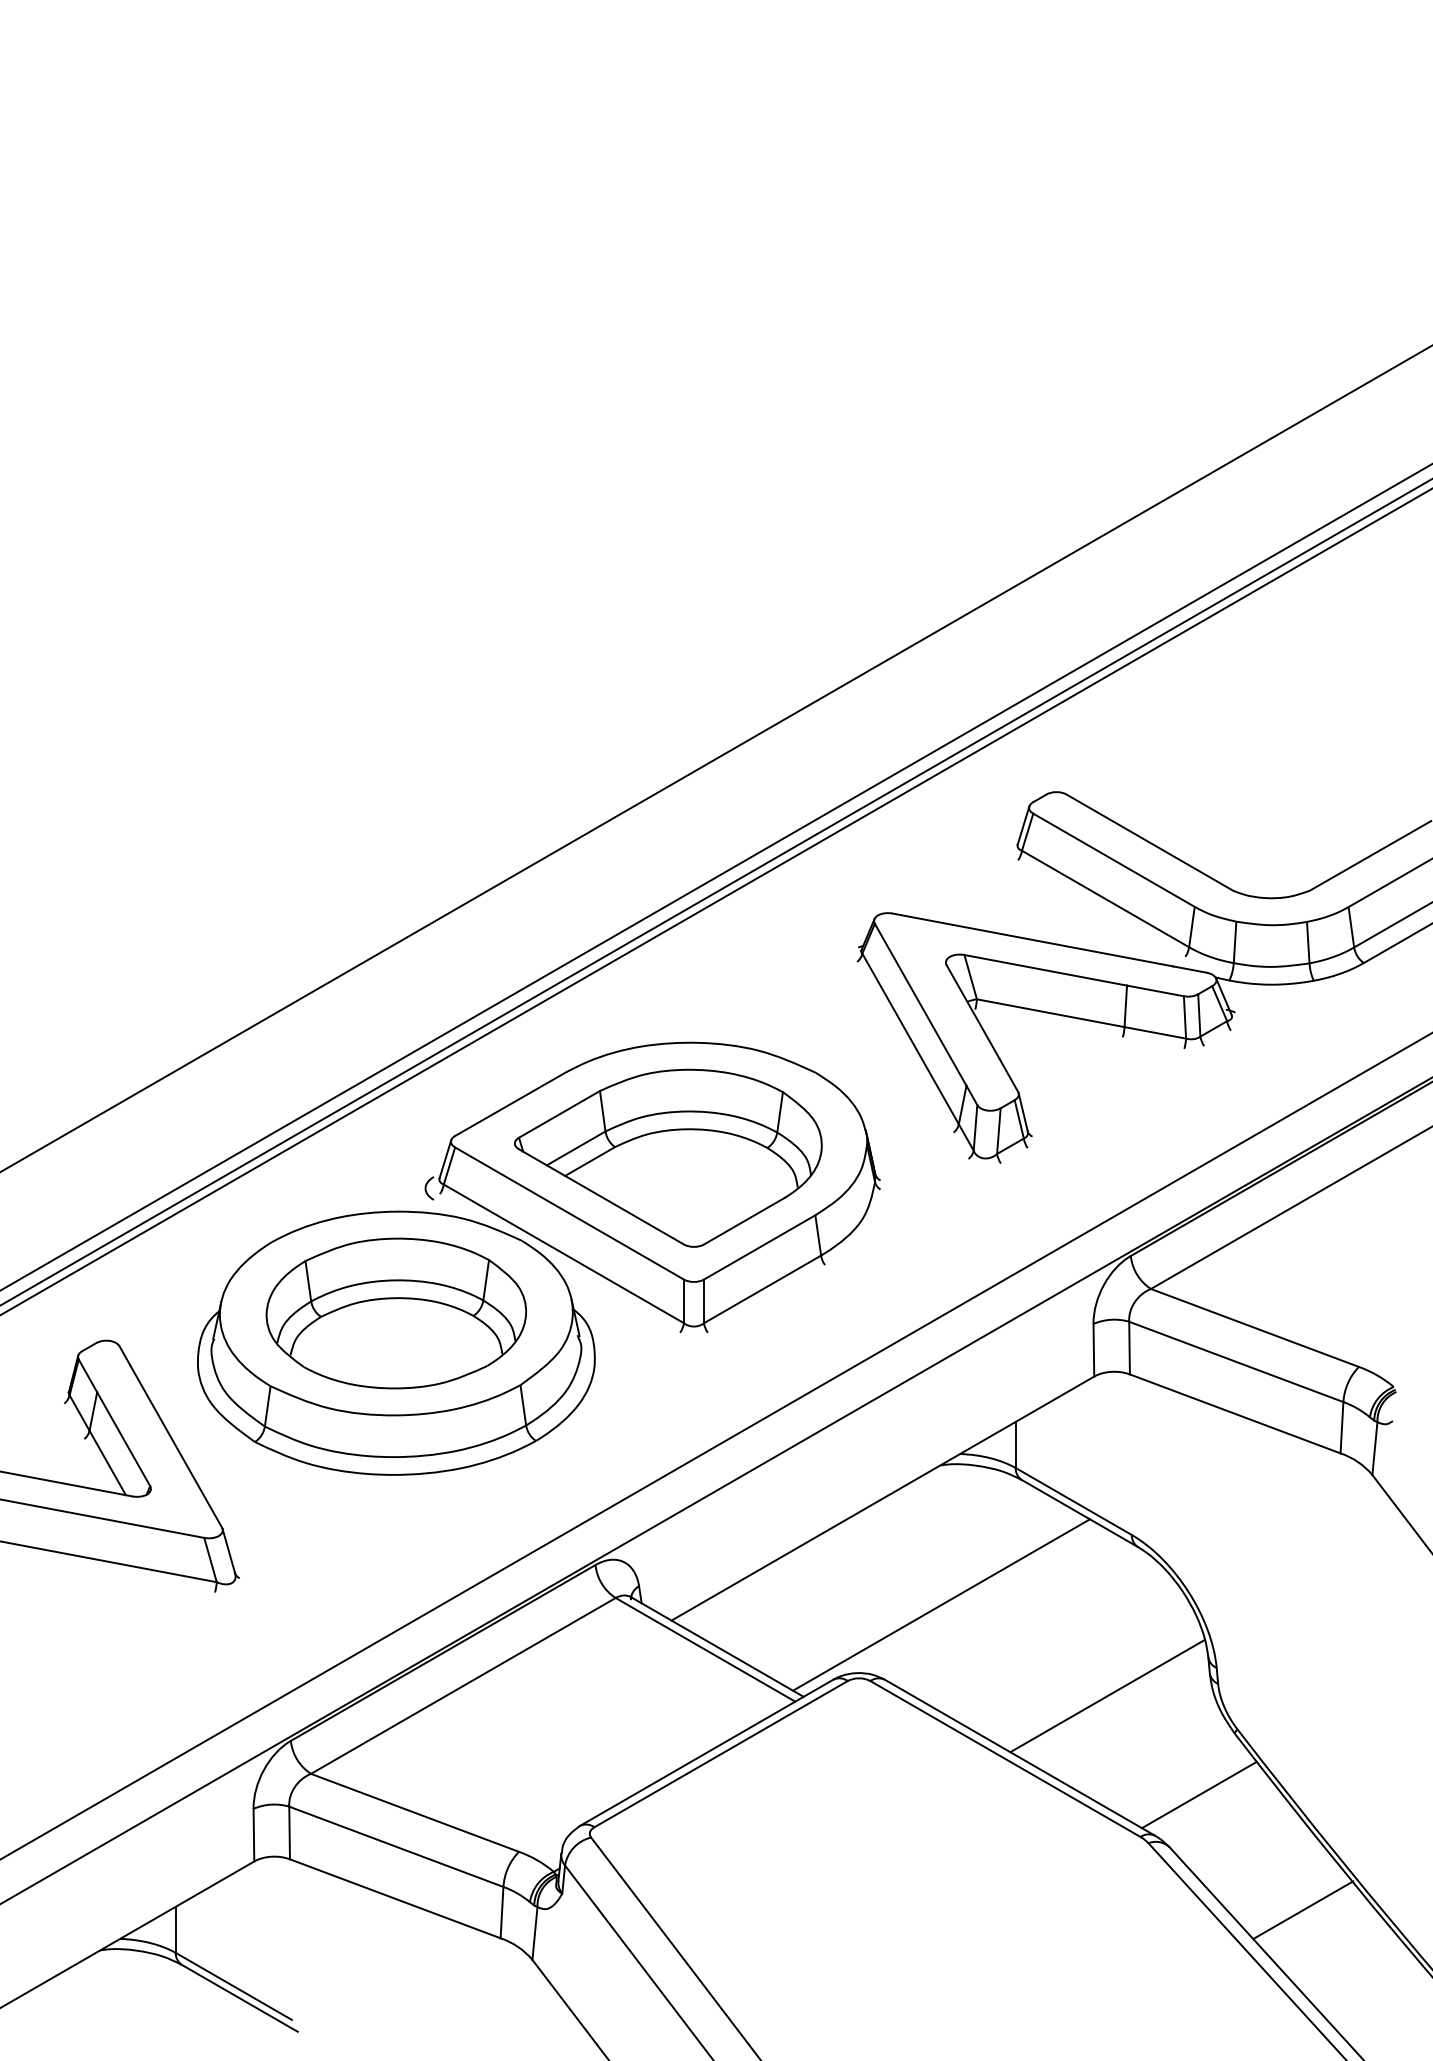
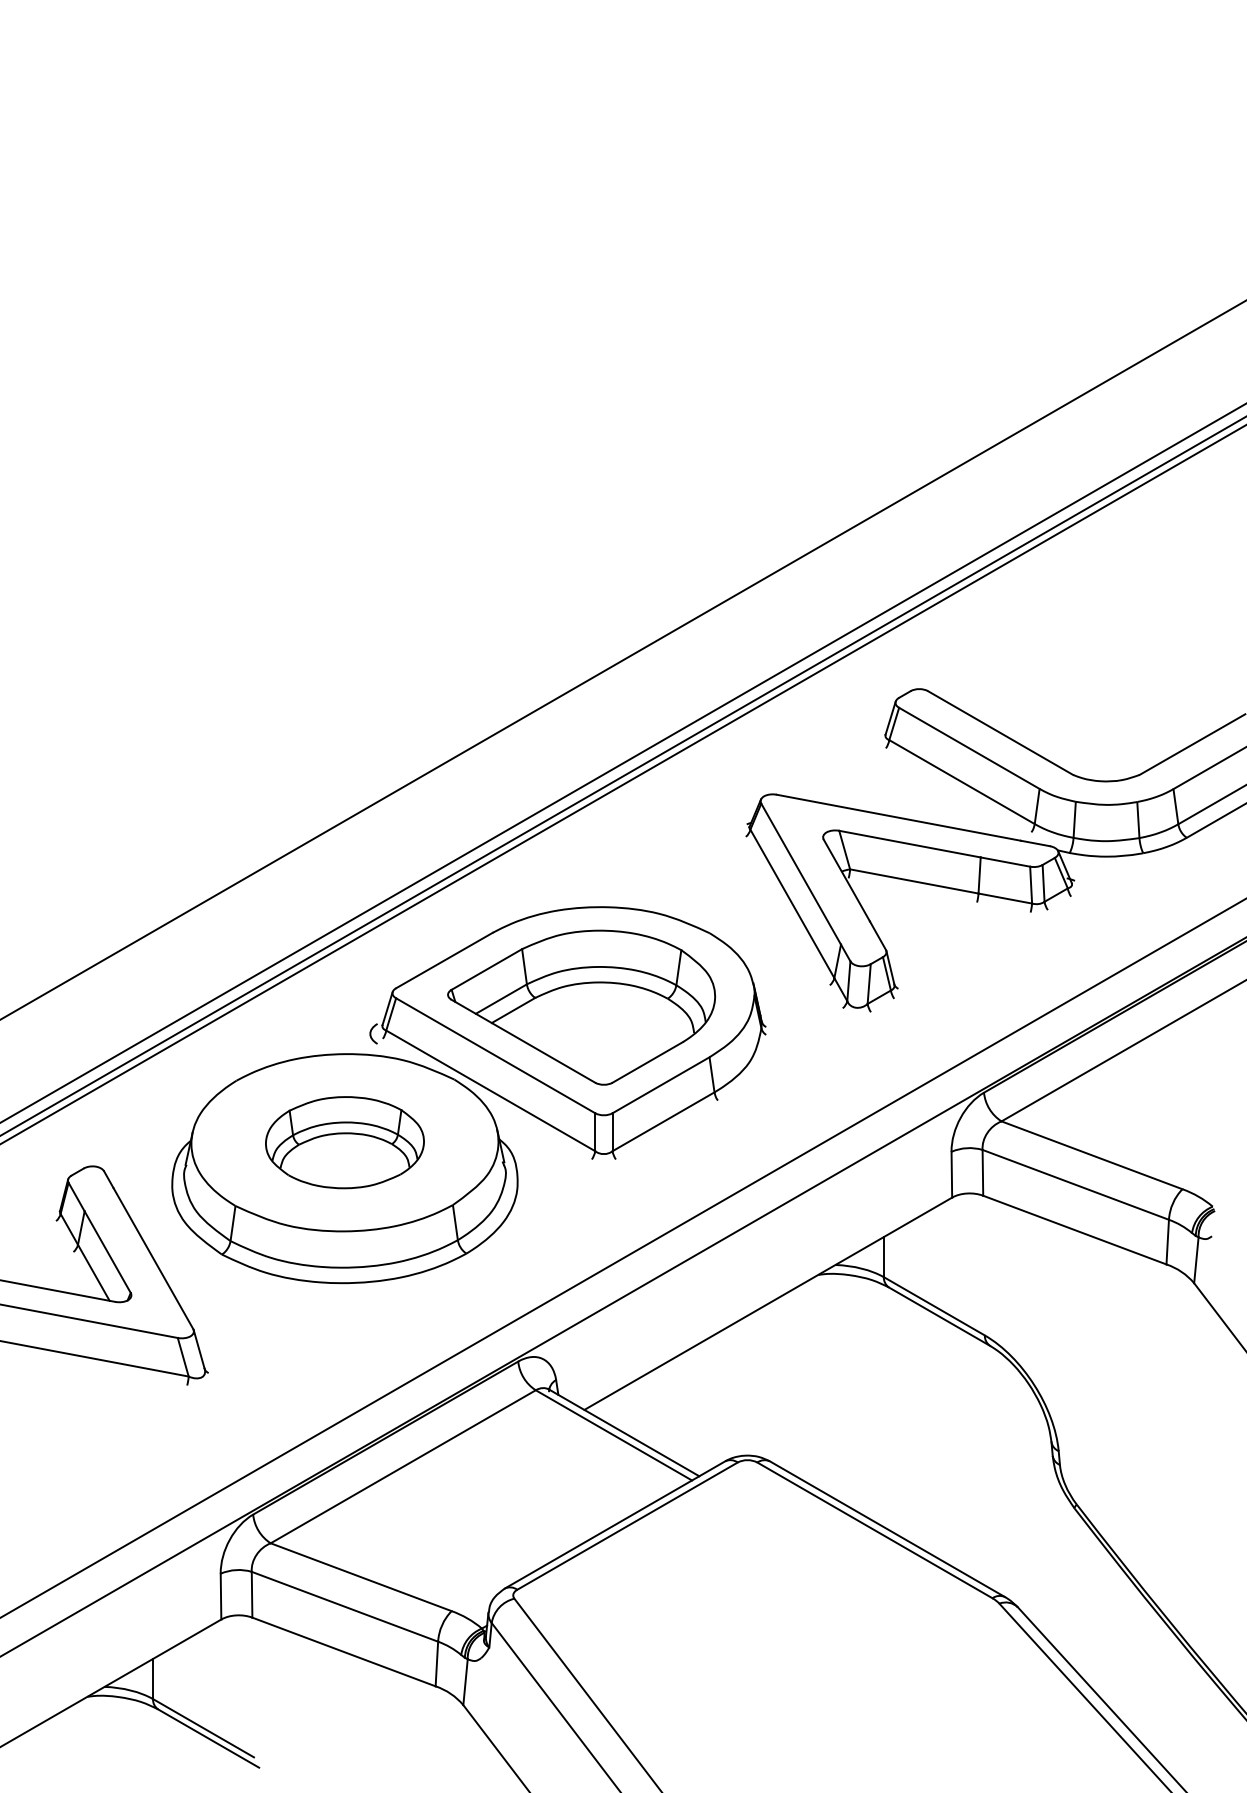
part: (395, 1313) -> (344, 1142), size x0.7
line: (941, 1604) -> (819, 1395), removed
line: (1107, 1695) -> (963, 1475), removed
line: (1199, 1794) -> (1043, 1561), removed
line: (1302, 1909) -> (1133, 1661), removed

